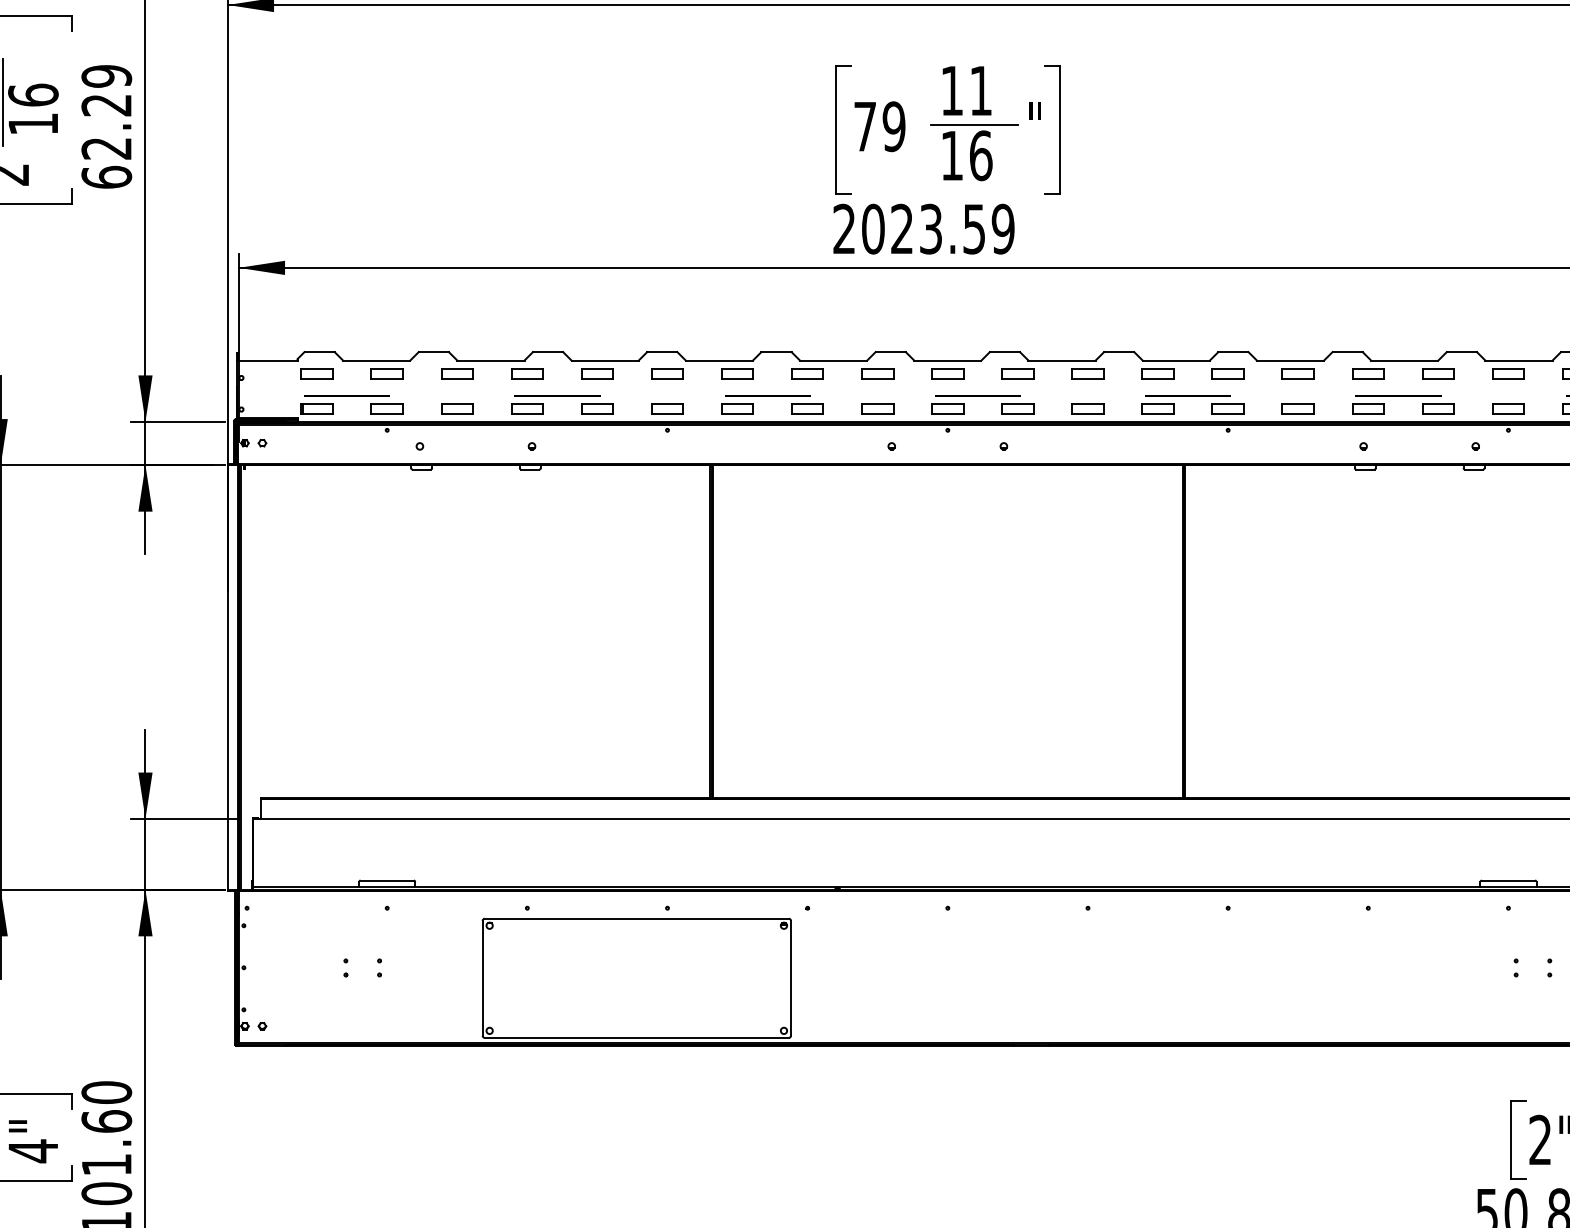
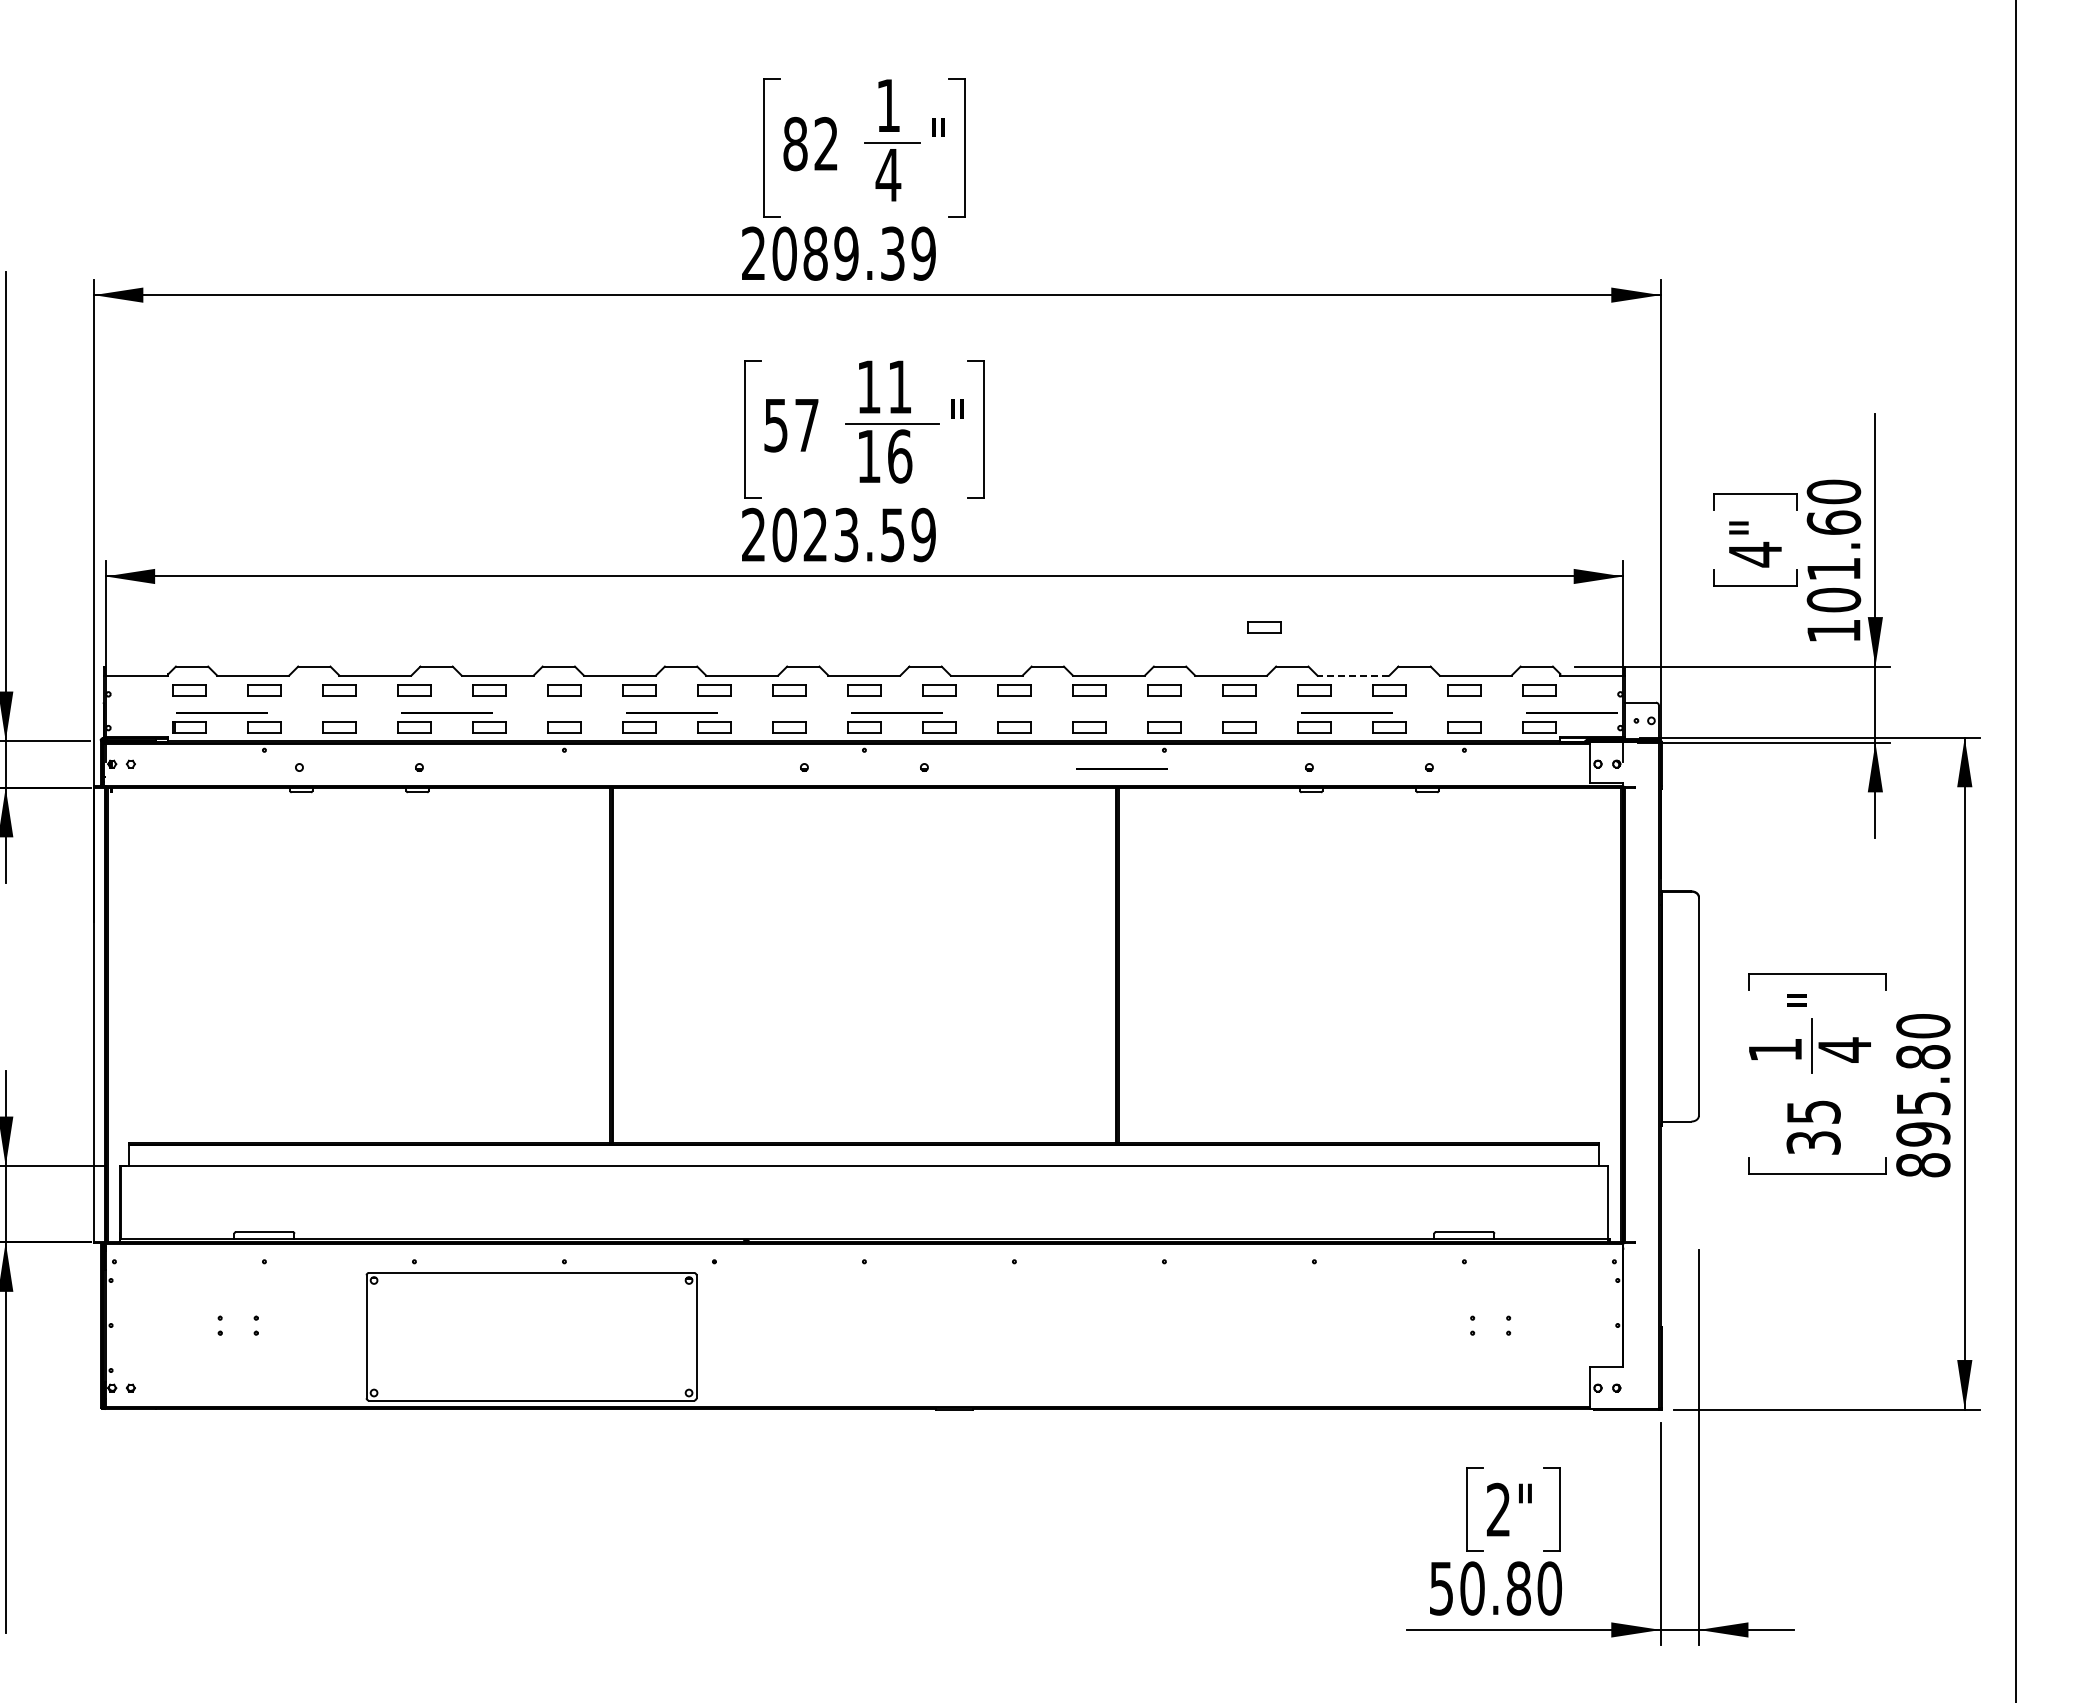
text: (879, 126) -> (791, 425), 79 -> 57
part: (1321, 315) -> (1264, 627), added
line: (1404, 360) -> (1353, 675), solid -> dashed
line: (1188, 394) -> (1121, 768), moved

